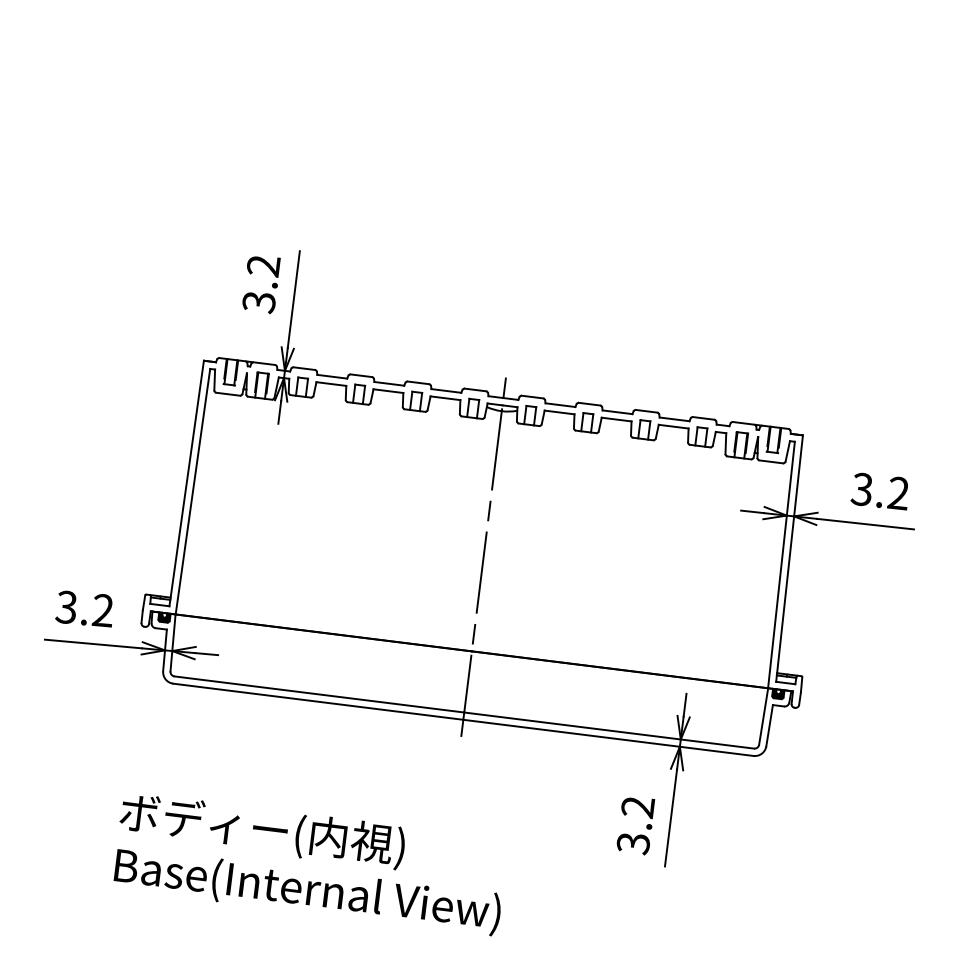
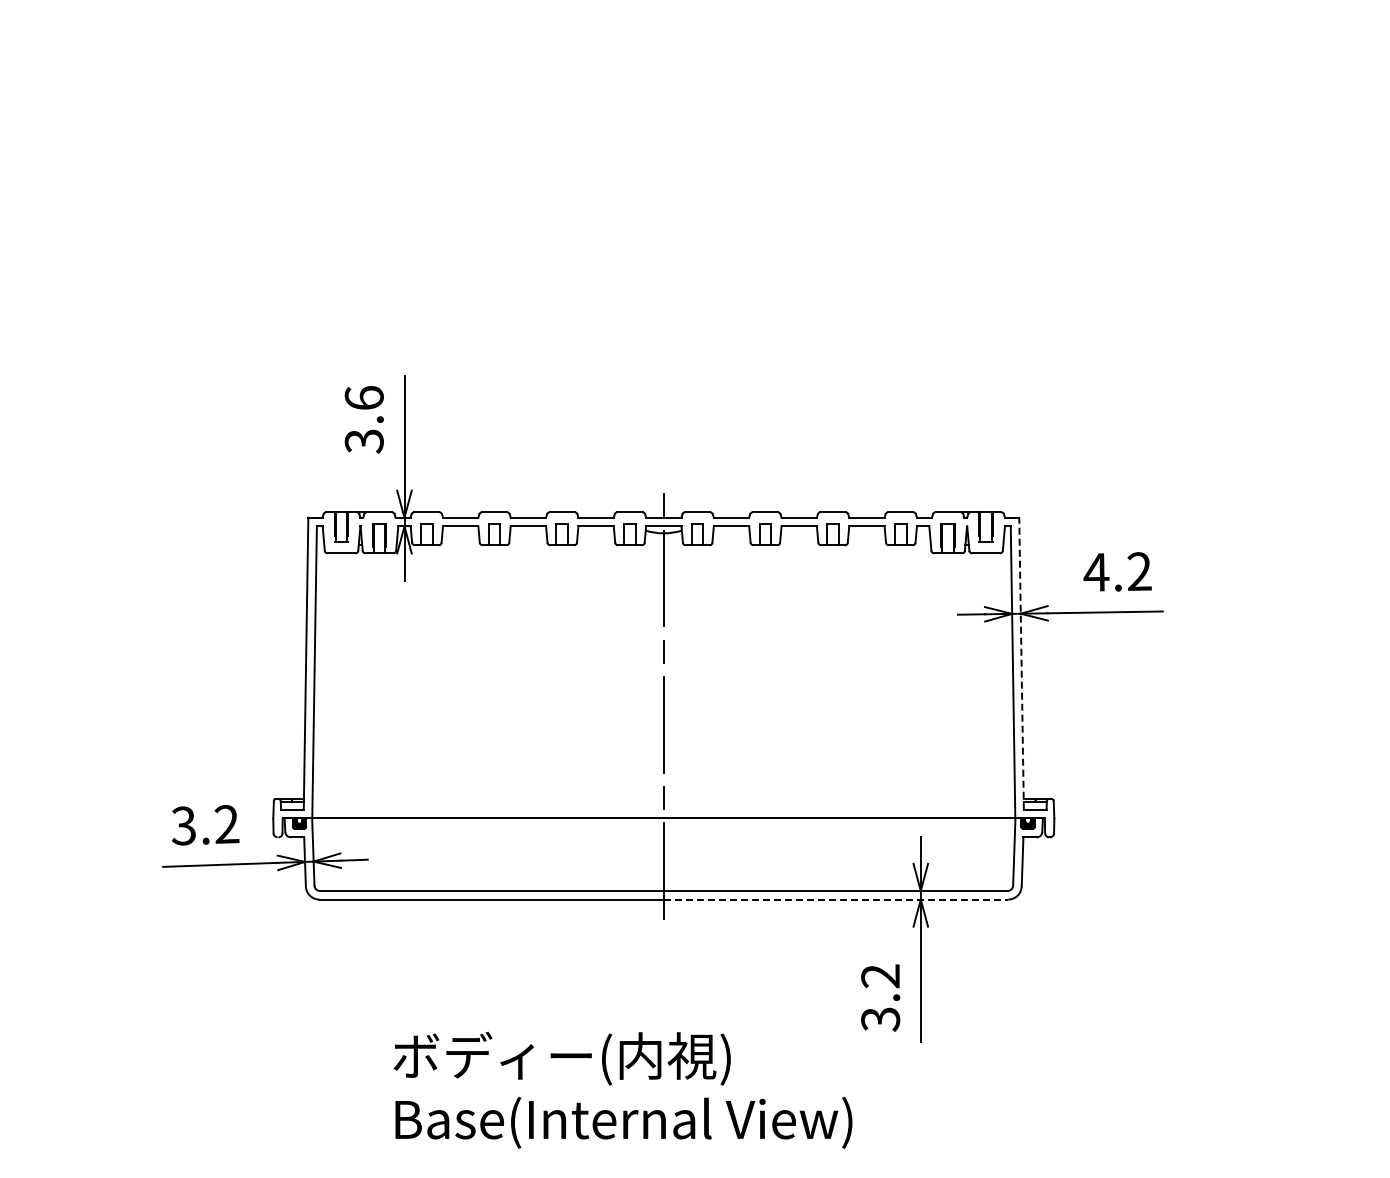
text: (262, 266) -> (363, 398), 3.2 -> 3.6
text: (862, 488) -> (1096, 571), 3.2 -> 4.2
line: (789, 558) -> (1021, 663), solid -> dashed
line: (608, 737) -> (836, 899), solid -> dashed
text: (310, 863) -> (622, 1089), moved

